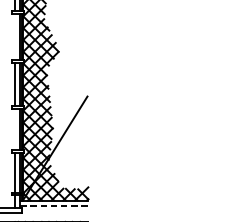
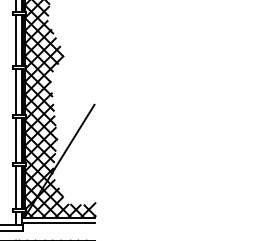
line: (14, 37) -> (15, 40), added
line: (14, 128) -> (15, 139), added
line: (54, 206) -> (58, 223), dashed -> solid

